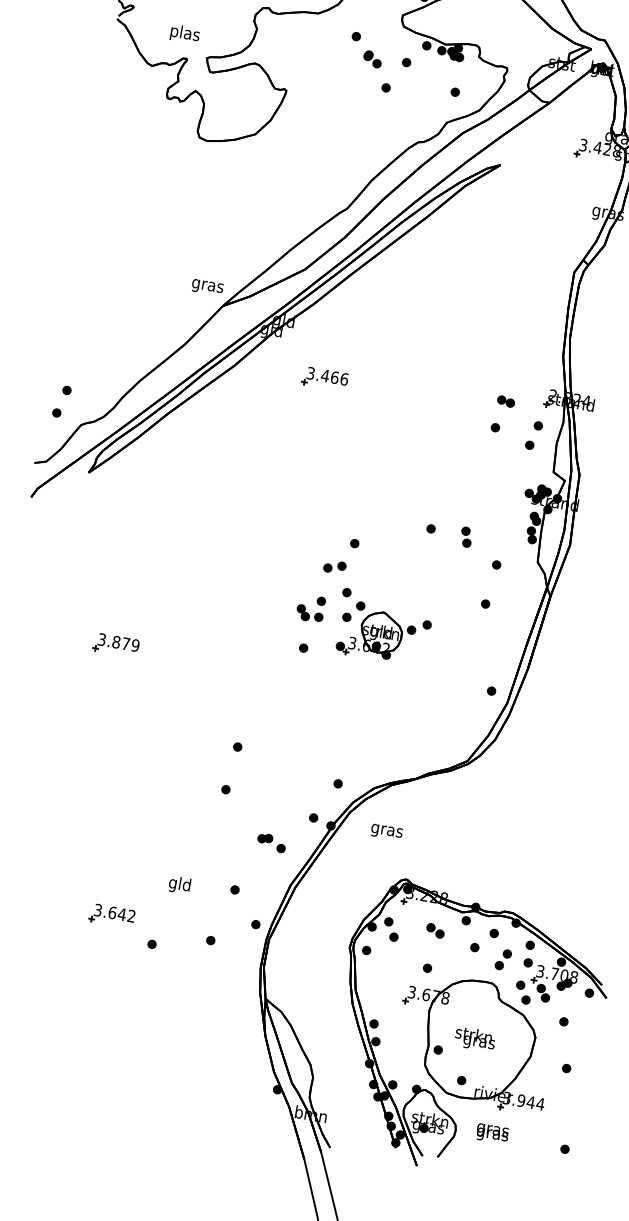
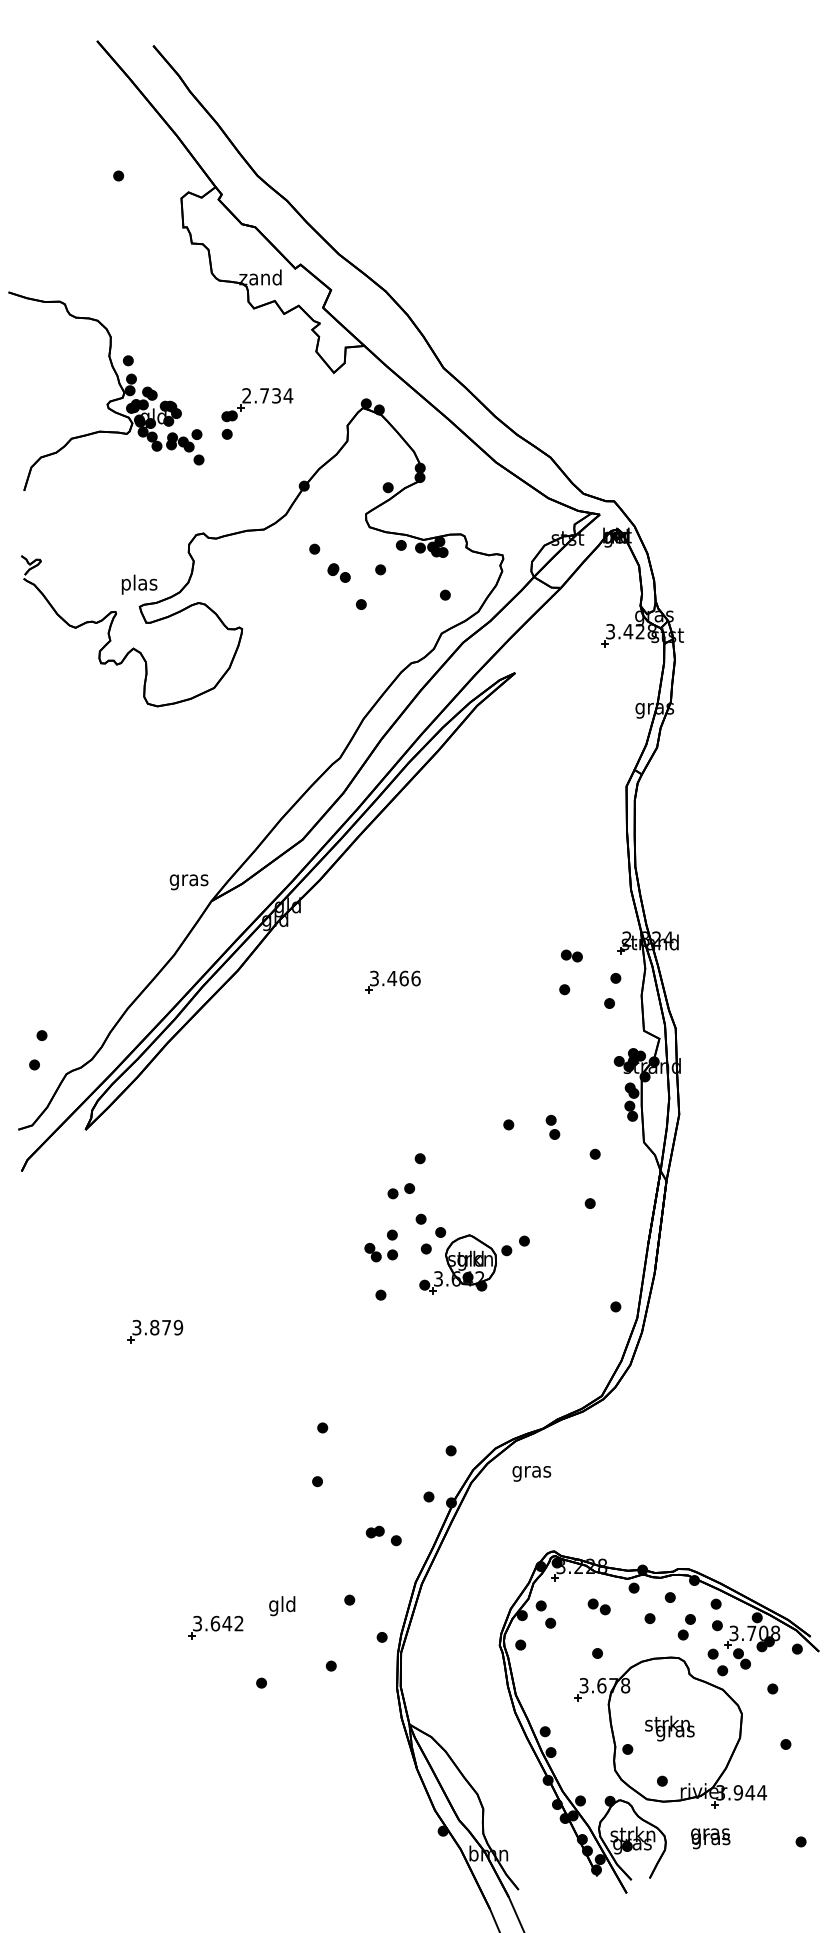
text: (185, 34) -> (139, 584), moved
part: (325, 378) -> (392, 981), moved
text: (386, 832) -> (531, 1473), moved
part: (112, 915) -> (215, 1627), moved

